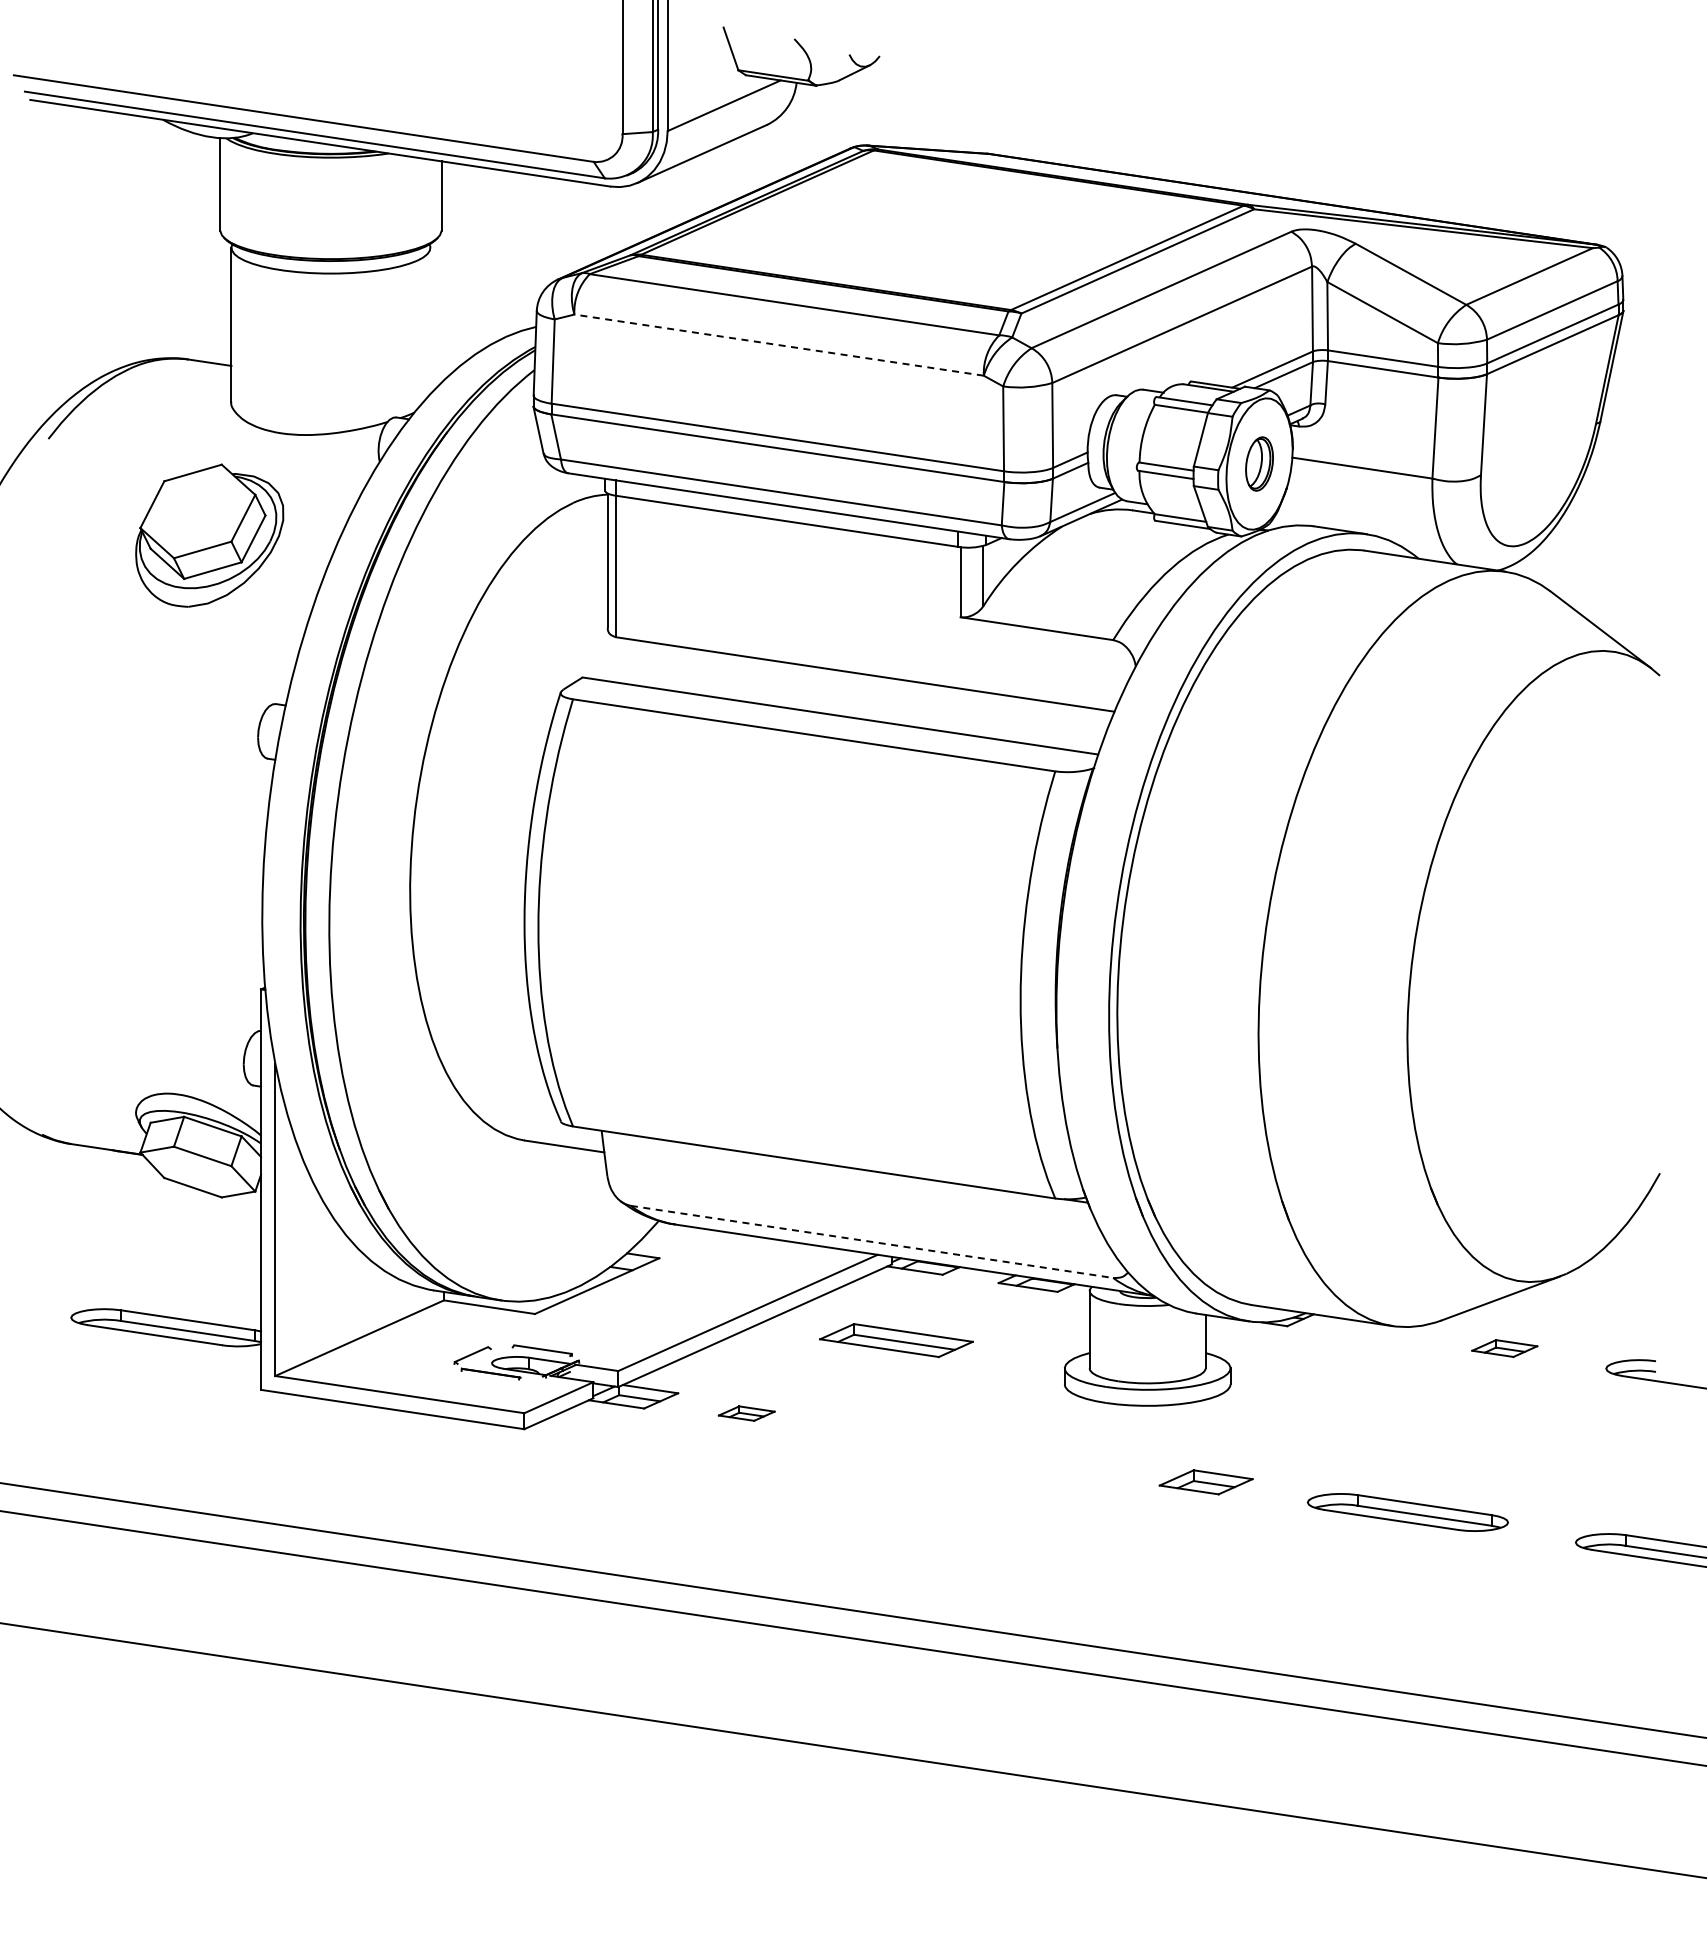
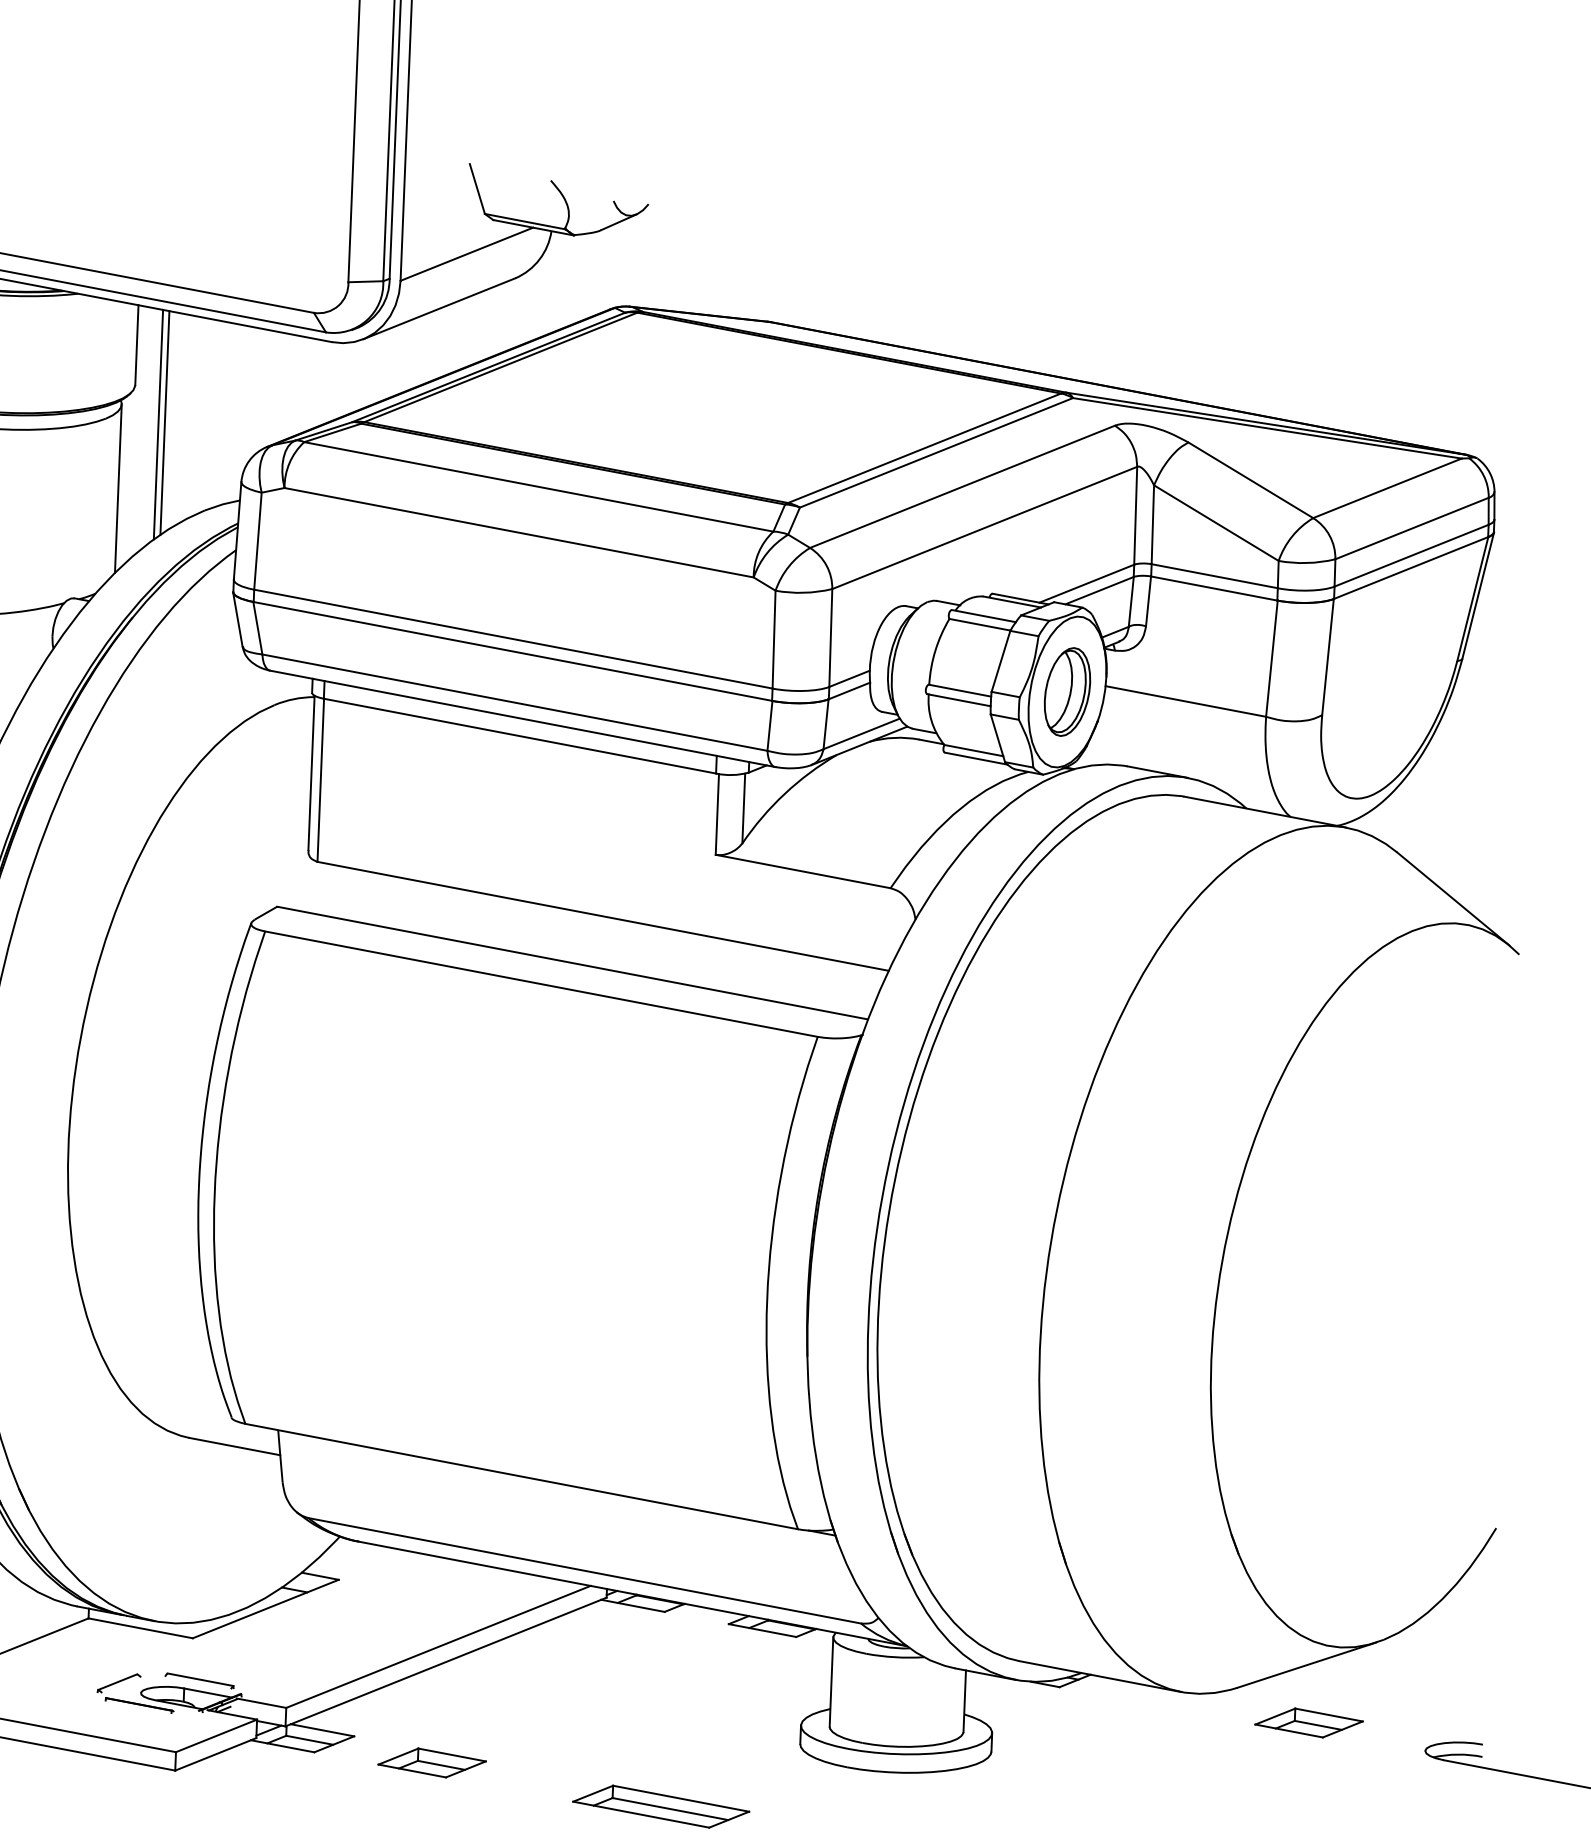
line: (468, 262) -> (164, 423), added
line: (462, 263) -> (157, 423), added
line: (430, 320) -> (118, 488), added
line: (779, 345) -> (519, 533), dashed -> solid
part: (1259, 463) -> (1067, 691), size x1.43
line: (872, 1241) -> (585, 1570), dashed -> solid
part: (896, 1340) -> (661, 1806), moved
part: (1504, 1348) -> (1308, 1722), size x1.43
part: (746, 1413) -> (432, 1762), size x1.67

